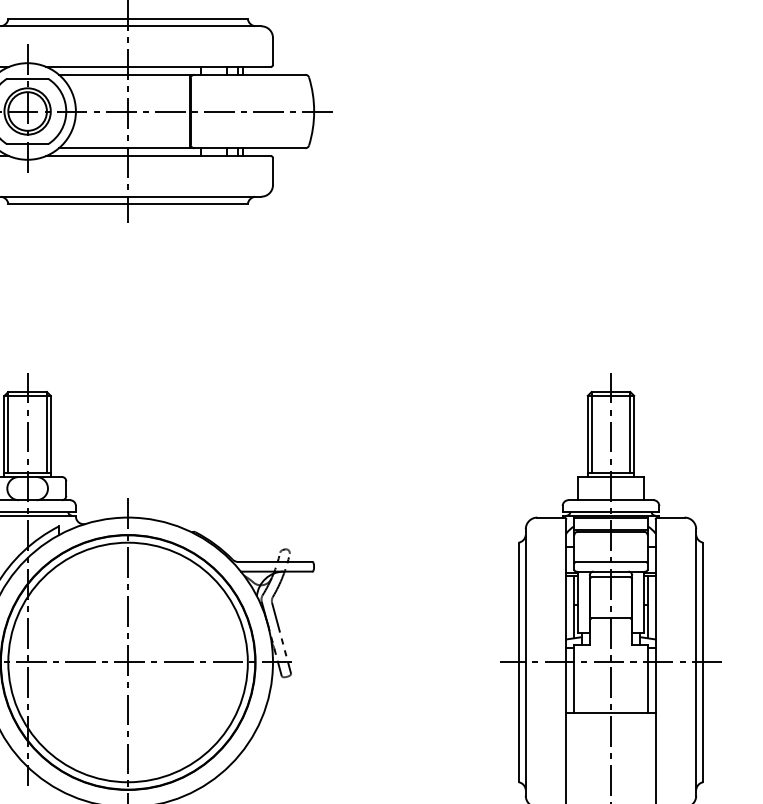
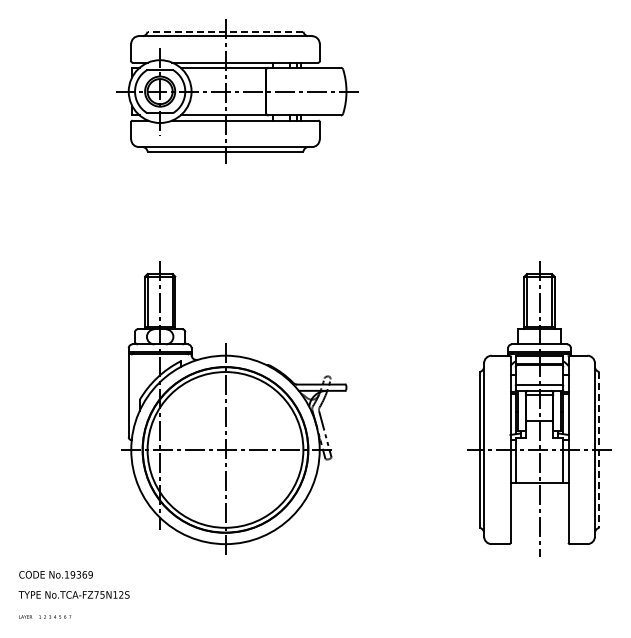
line: (128, 19) -> (225, 31), solid -> dashed
line: (703, 661) -> (599, 449), solid -> dashed

